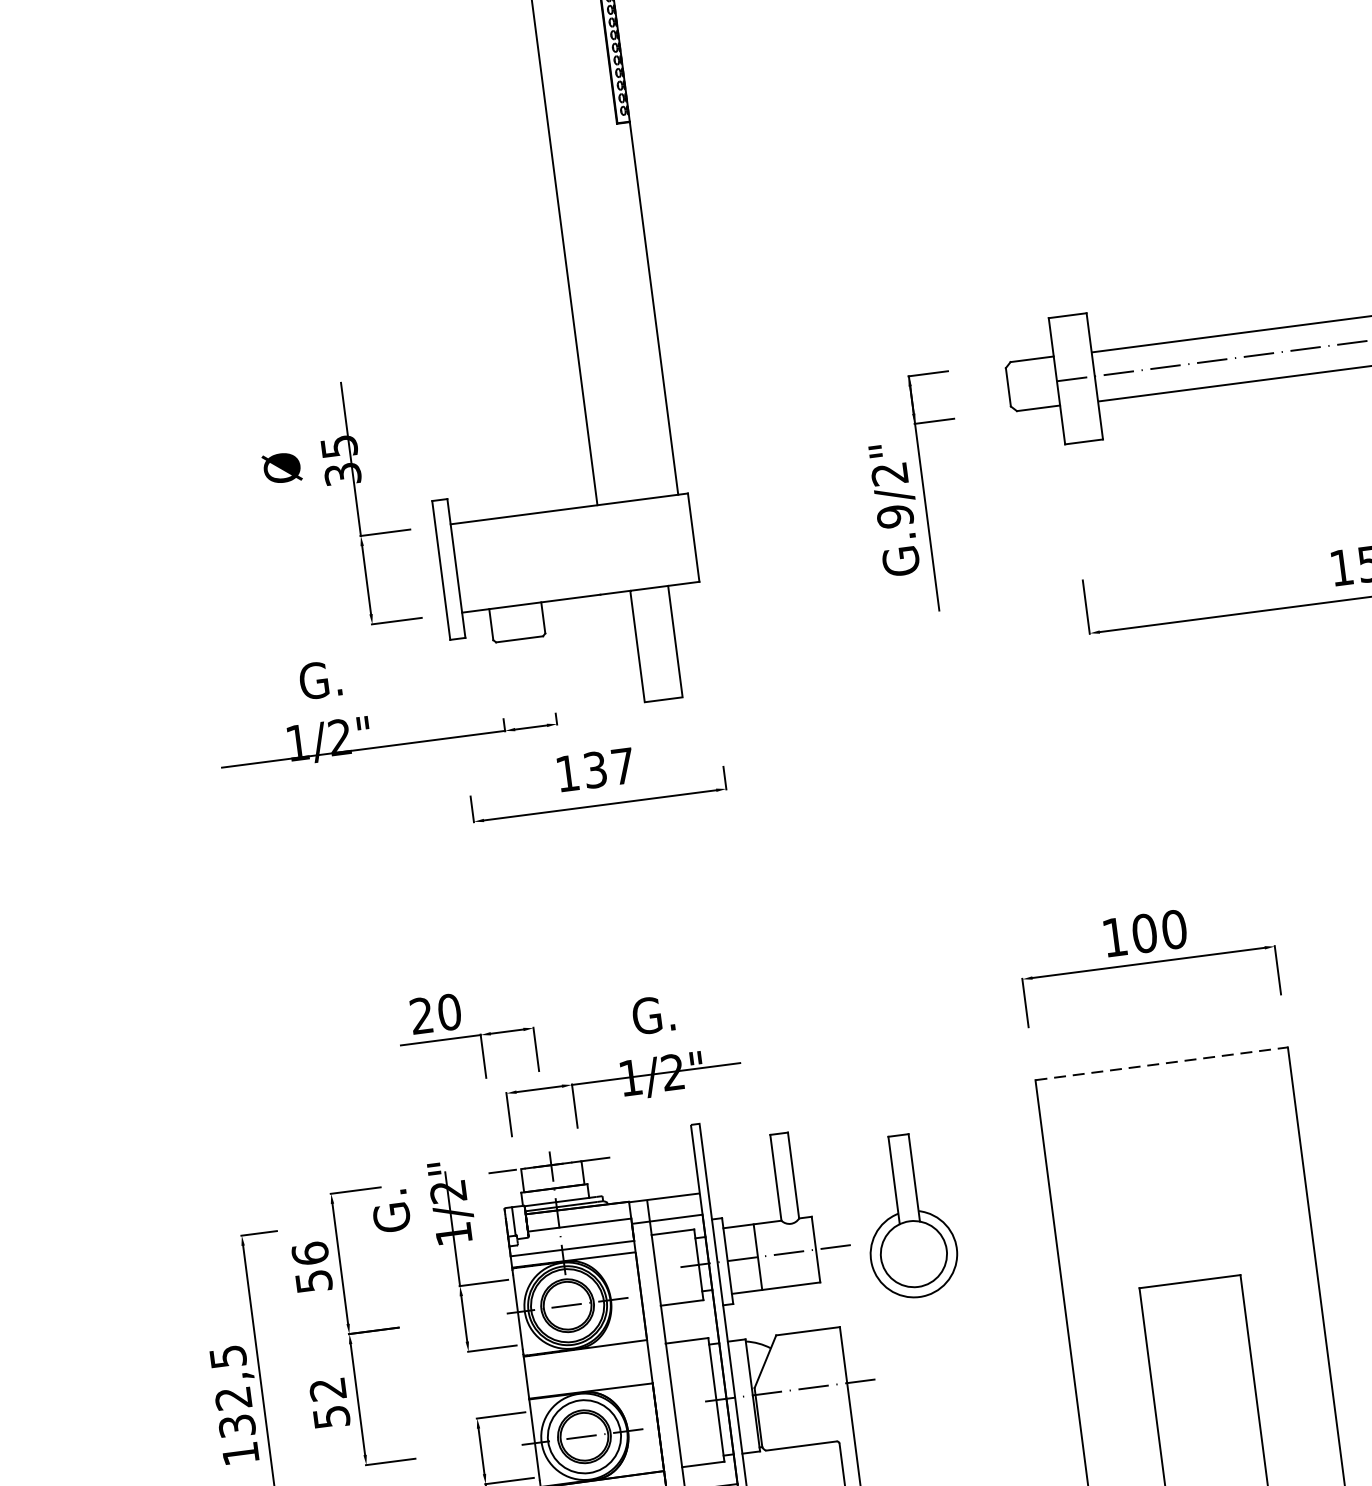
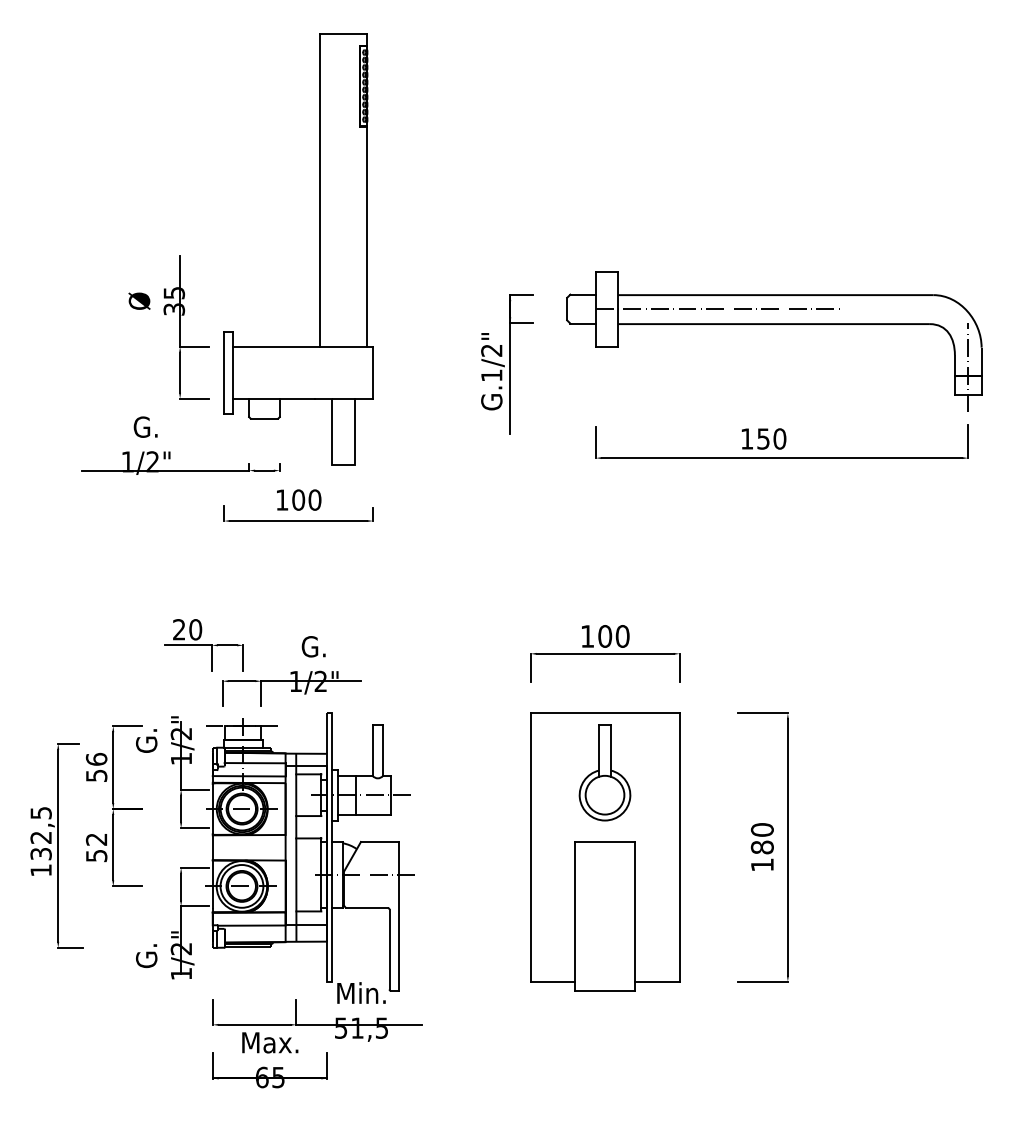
text: (894, 516) -> (491, 375), G.9/2" -> G.1/2"
text: (608, 767) -> (306, 499), 137 -> 100
line: (1162, 1063) -> (605, 713), dashed -> solid
part: (908, 1215) -> (604, 772), moved

